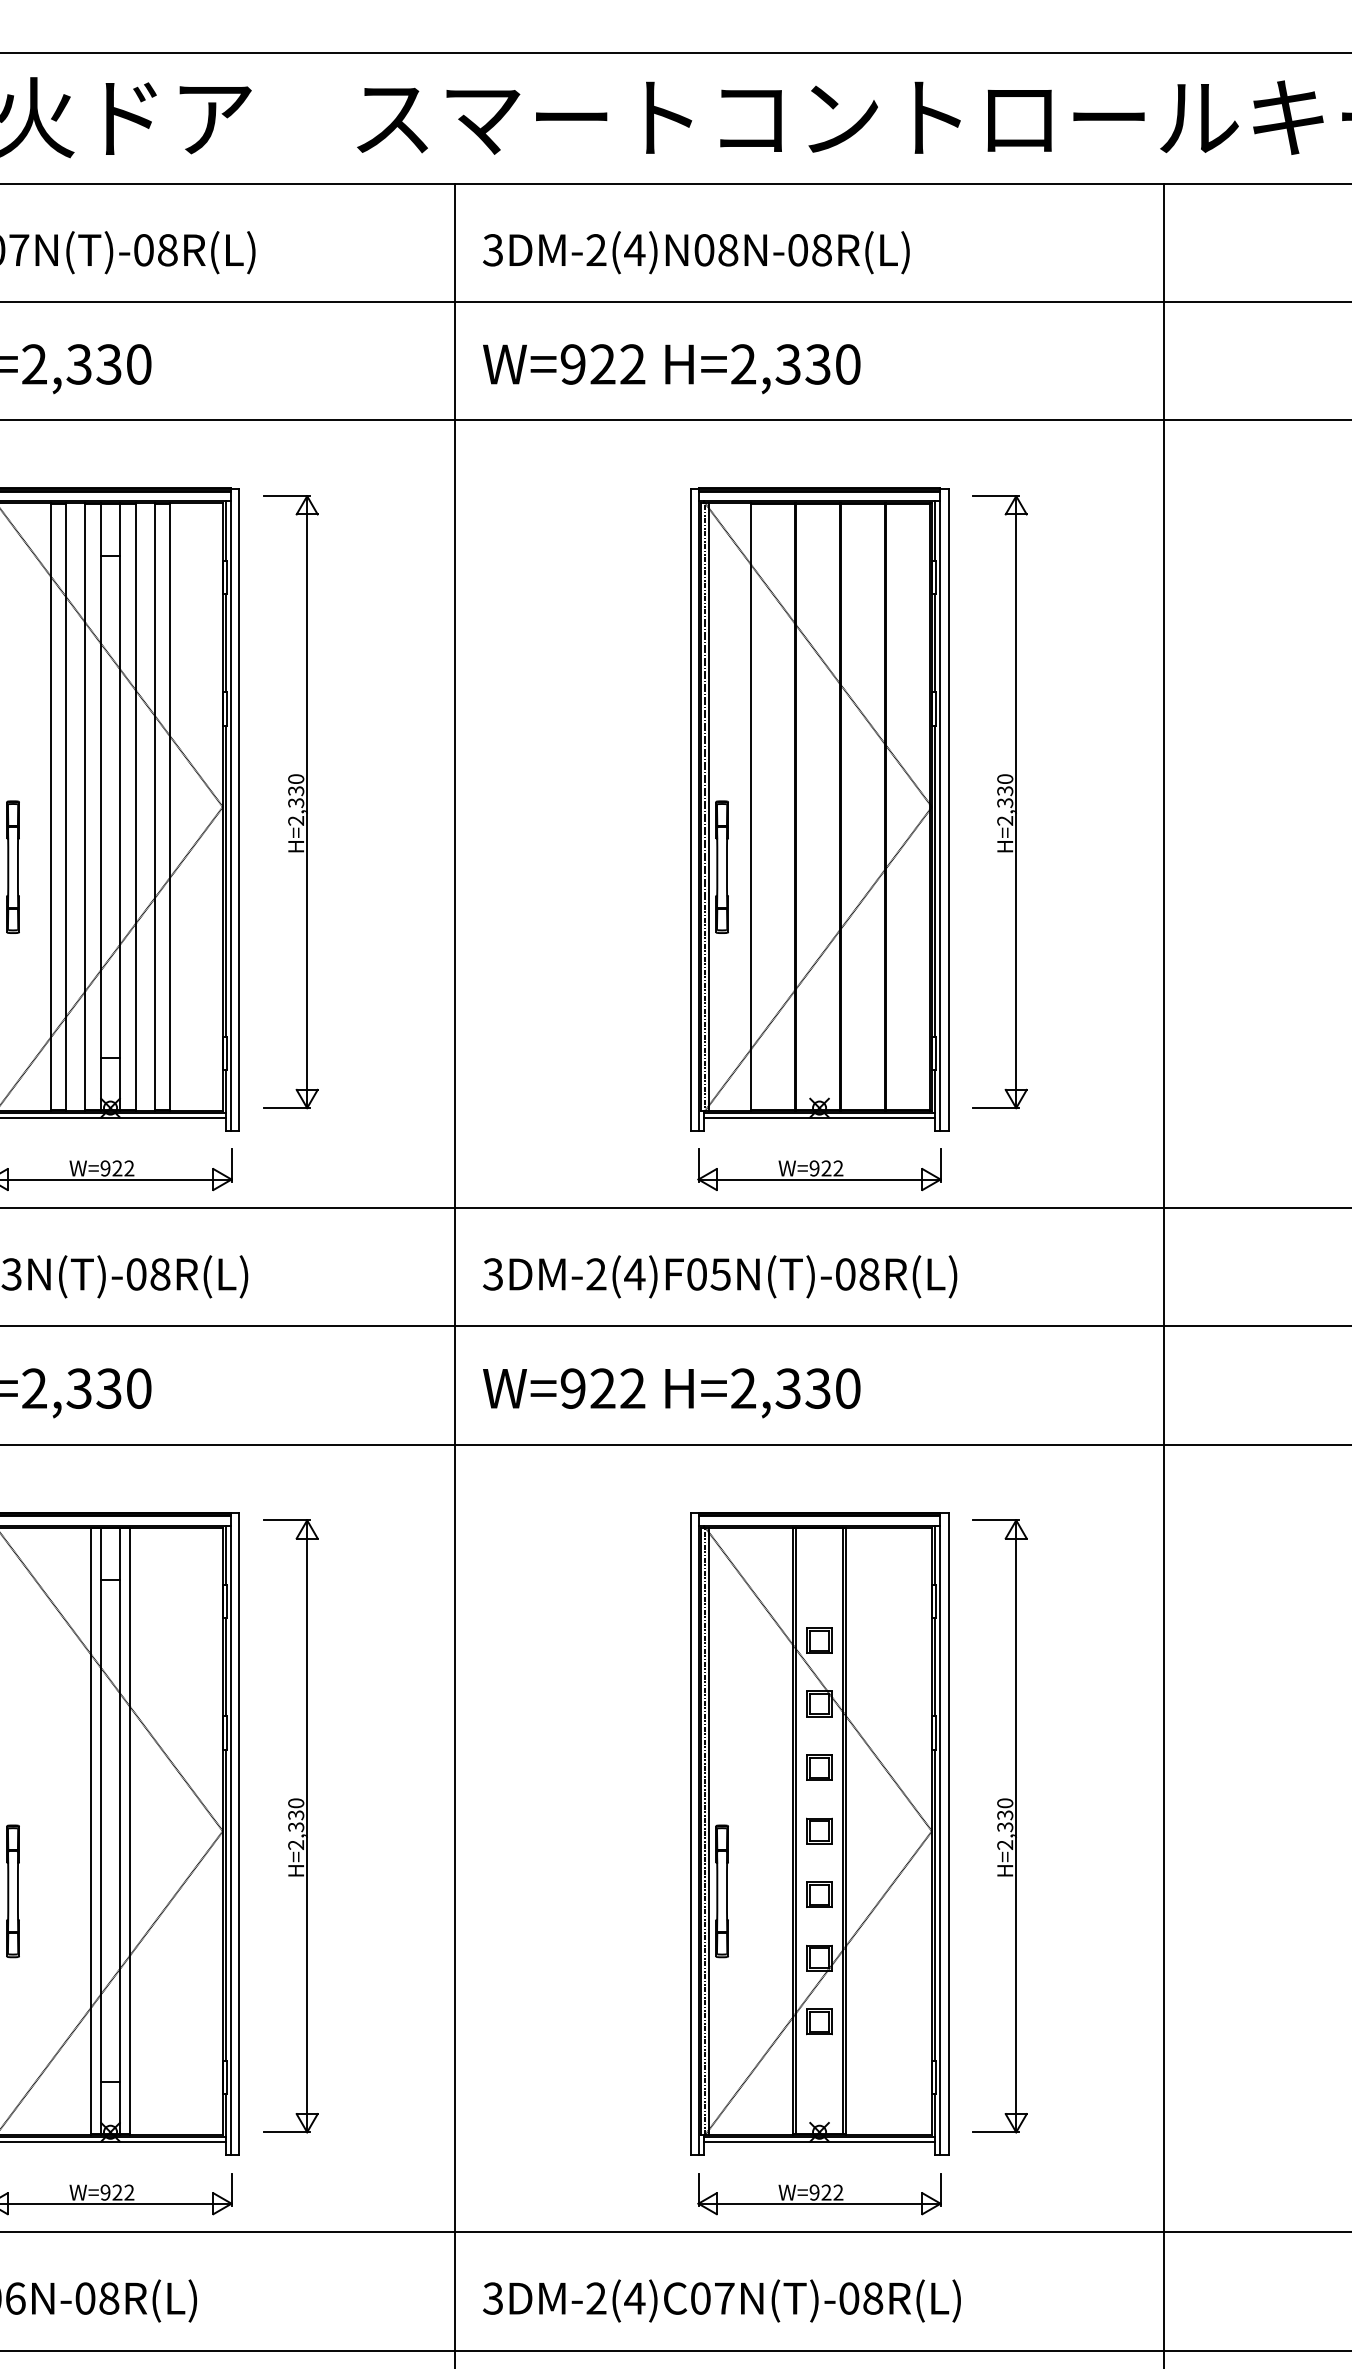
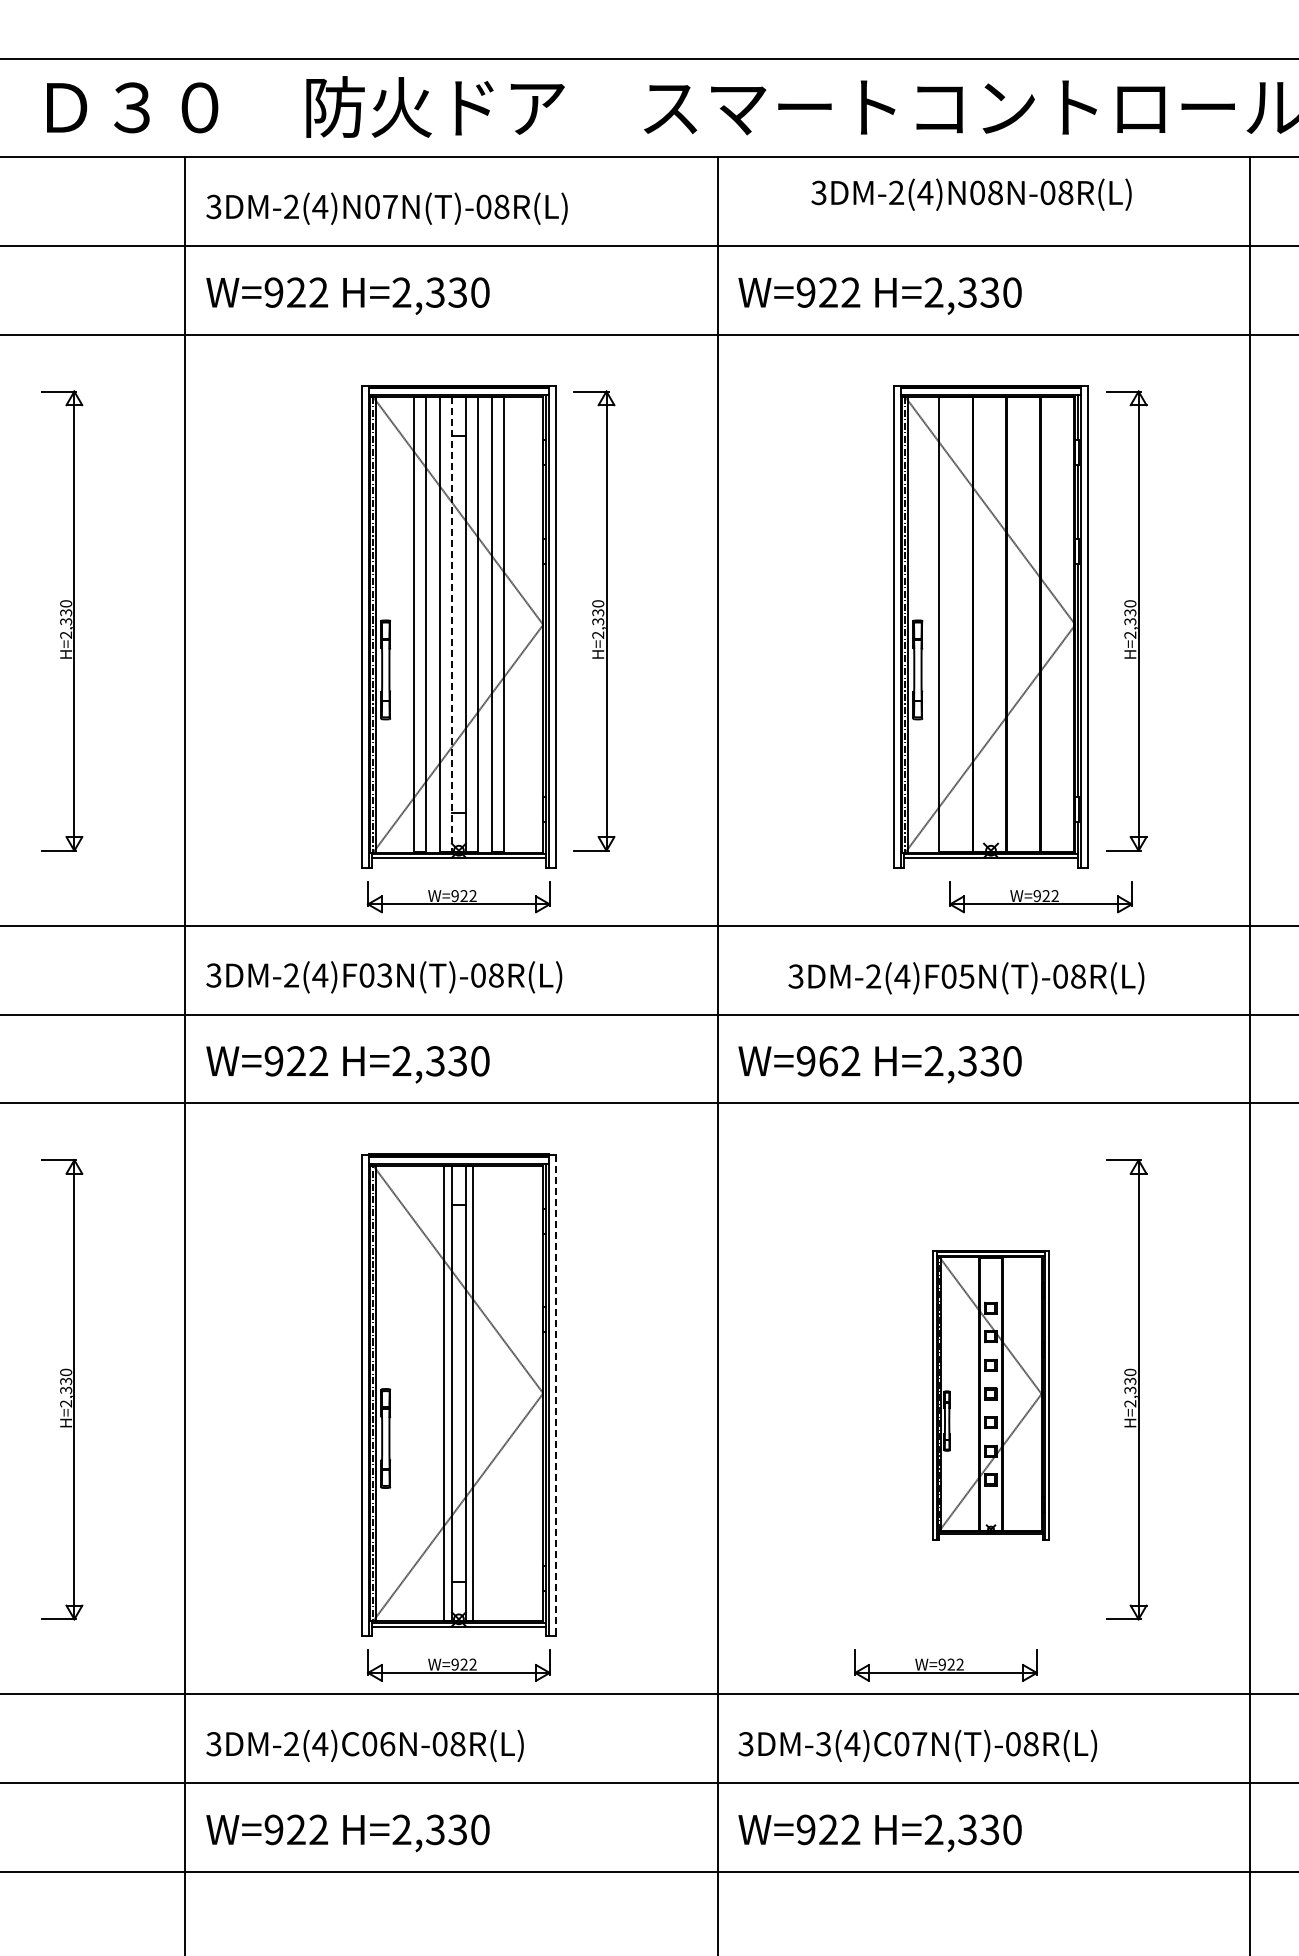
text: (696, 252) -> (971, 194), moved
line: (100, 806) -> (451, 624), solid -> dashed
part: (818, 1170) -> (1040, 897), moved
text: (720, 1277) -> (966, 978), moved
text: (603, 1388) -> (828, 1061), W=922 -> W=962
part: (291, 1826) -> (594, 1389), removed
part: (818, 1832) -> (990, 1394), size x0.6
line: (239, 1834) -> (555, 1395), solid -> dashed
part: (818, 2193) -> (945, 1665), moved
text: (596, 2299) -> (823, 1744), 3DM-2(4)C07N(T)-08R(L) -> 3DM-3(4)C07N(T)-08R(L)

